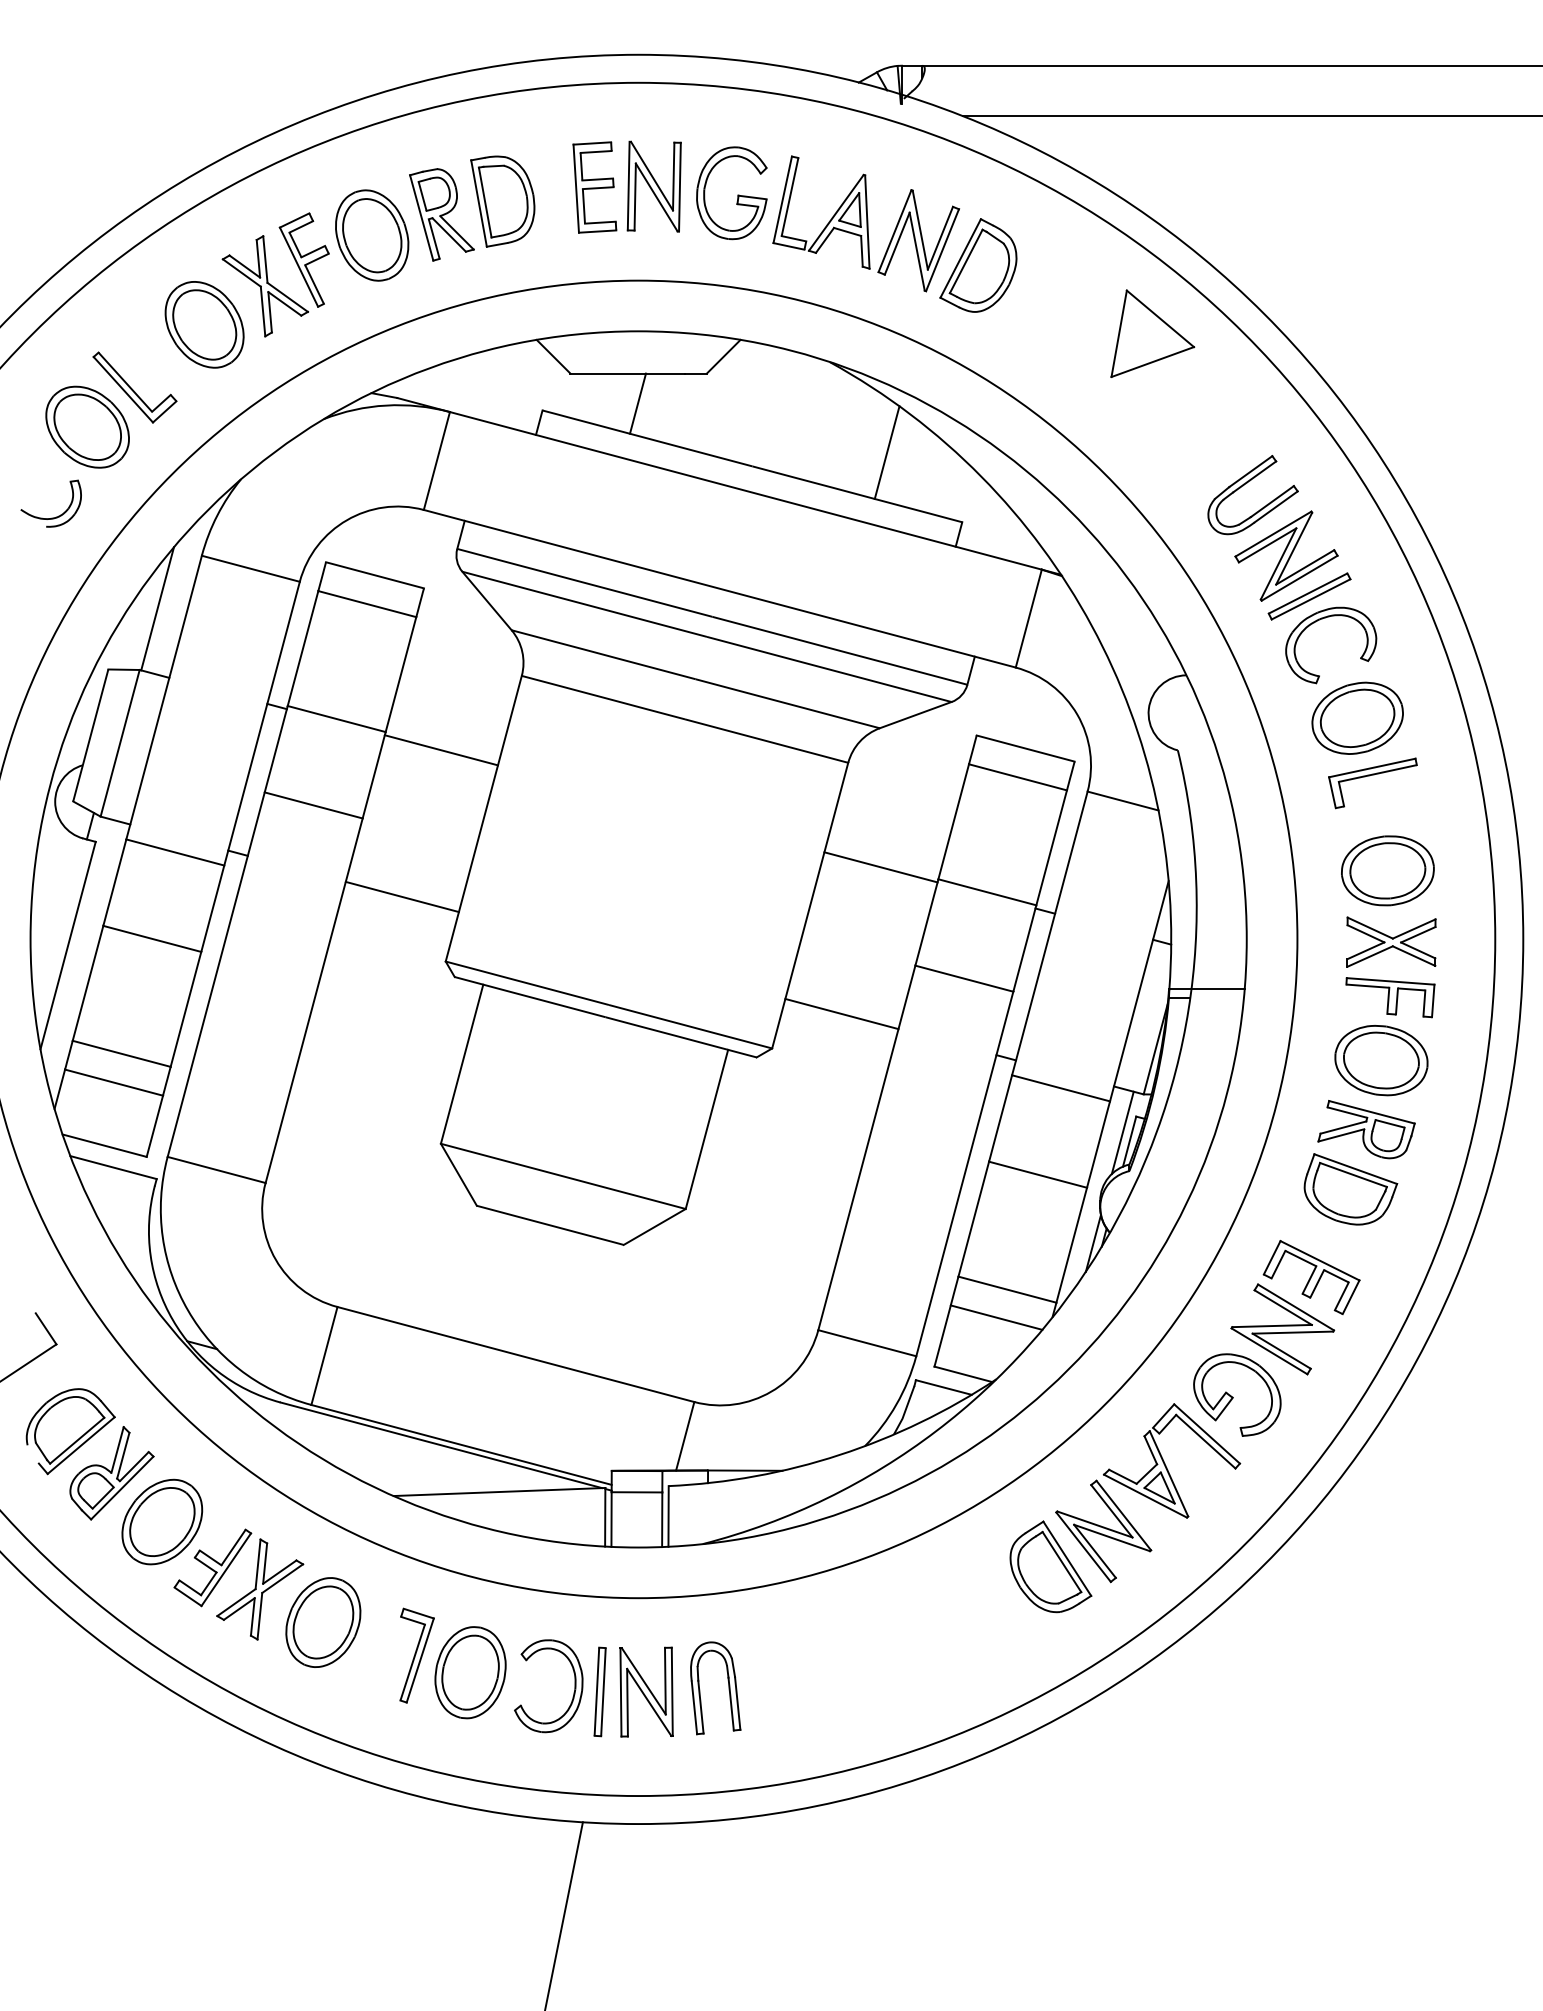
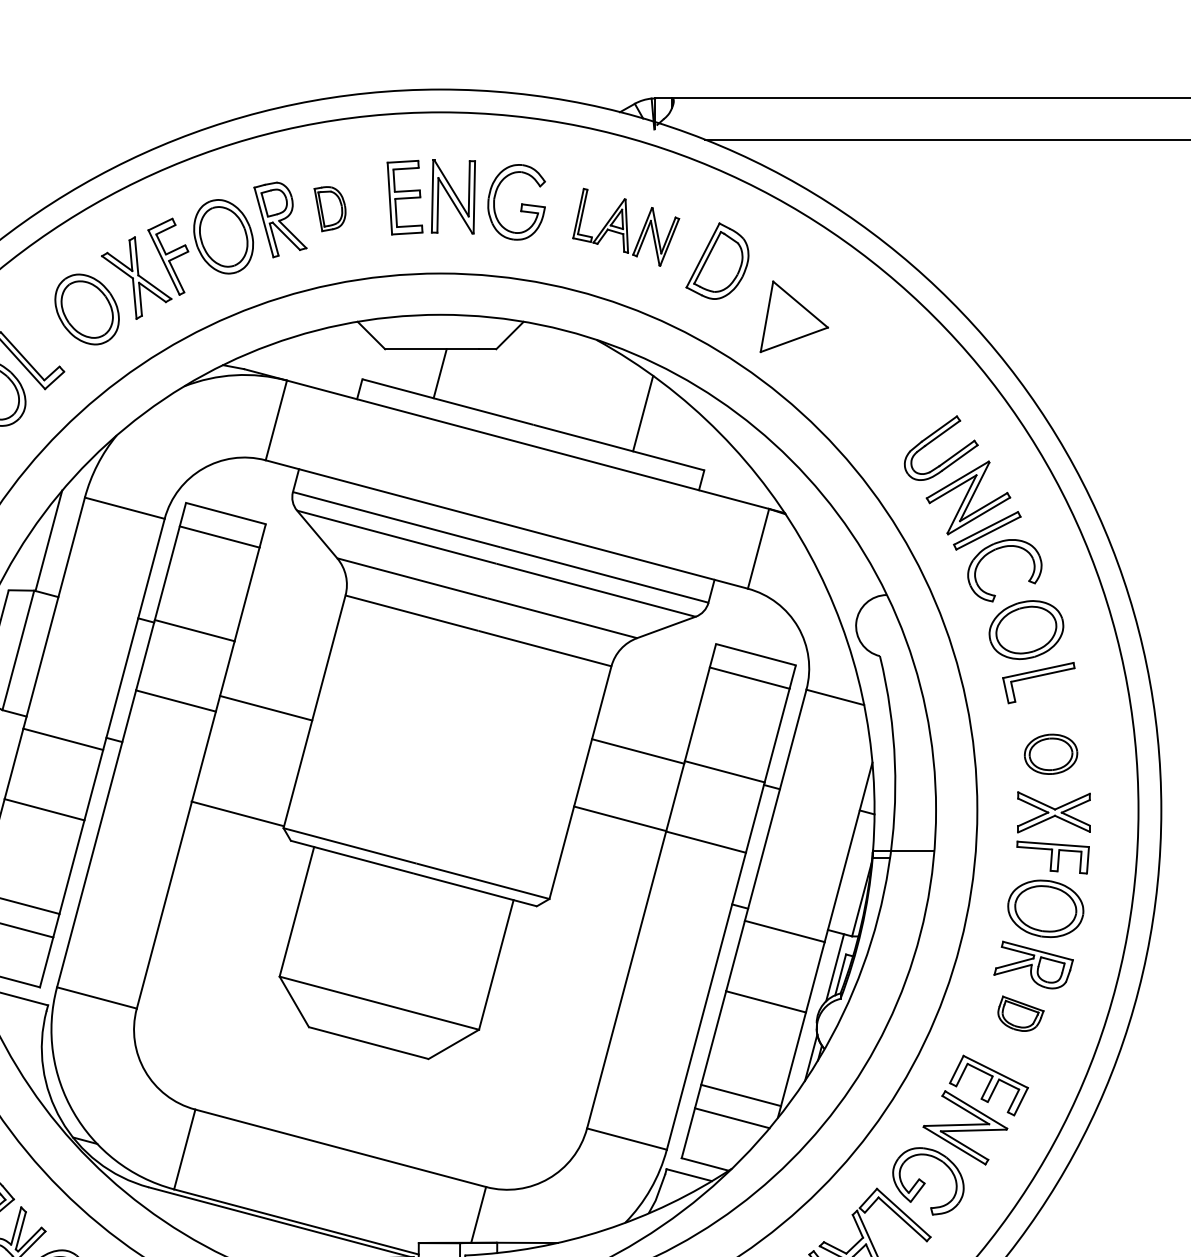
part: (502, 201) -> (329, 209), size x0.6
part: (866, 223) -> (626, 226), size x0.7
part: (1152, 333) -> (794, 316), moved
line: (440, 750) -> (265, 708), moved
part: (1387, 870) -> (1050, 754), size x0.7
line: (401, 896) -> (236, 813), moved
line: (841, 1013) -> (619, 818), moved
part: (1350, 1189) -> (1020, 1013), size x0.6

